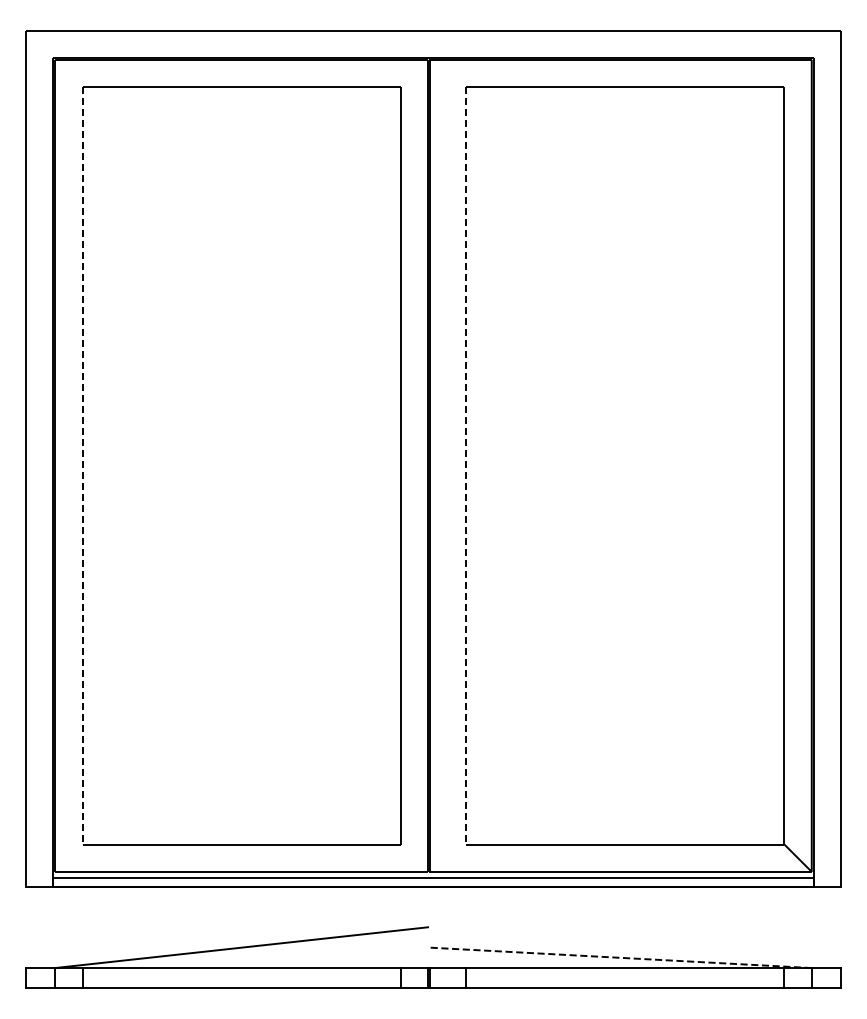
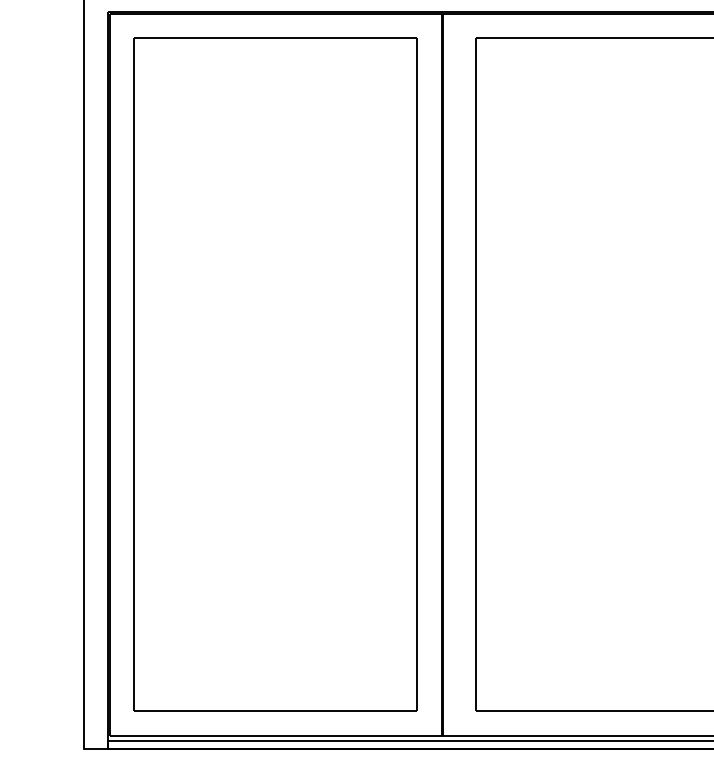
line: (82, 465) -> (134, 374), dashed -> solid
line: (466, 465) -> (475, 374), dashed -> solid

